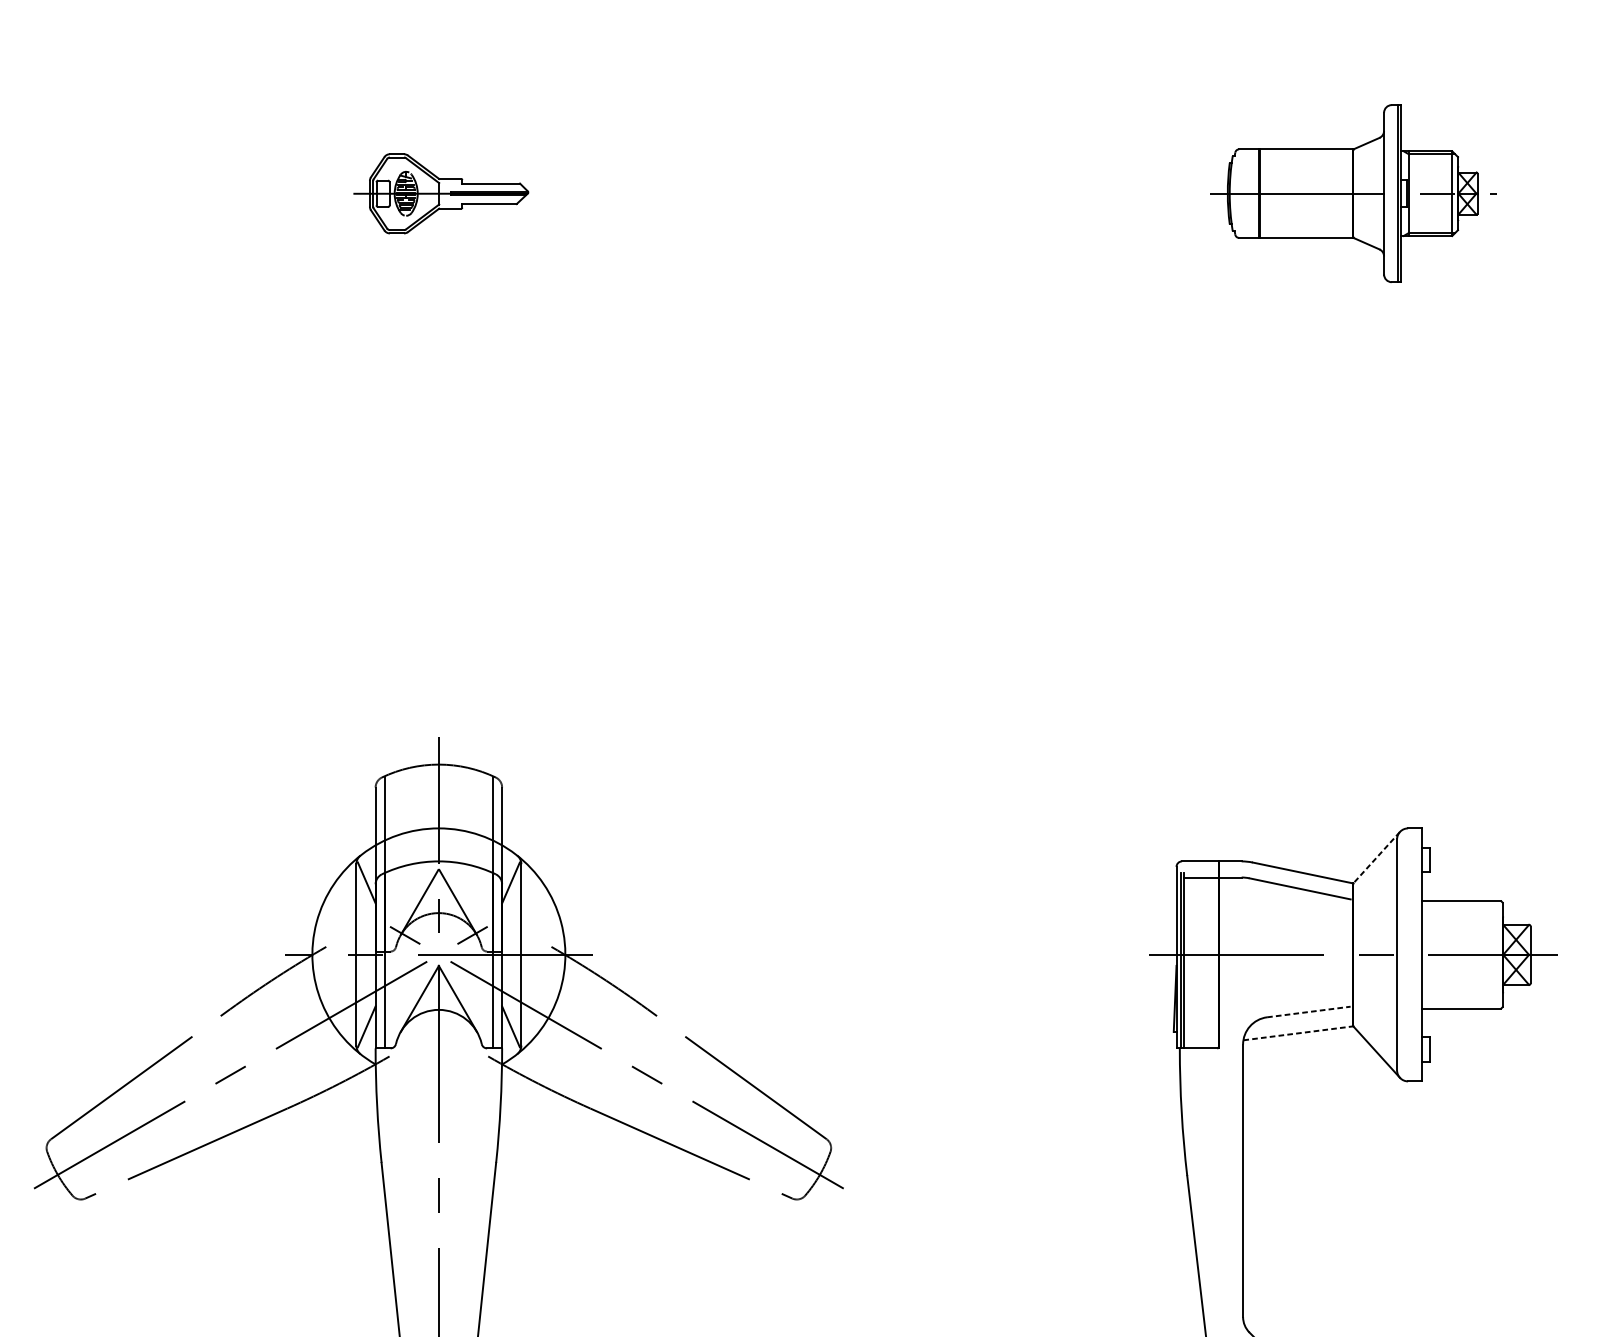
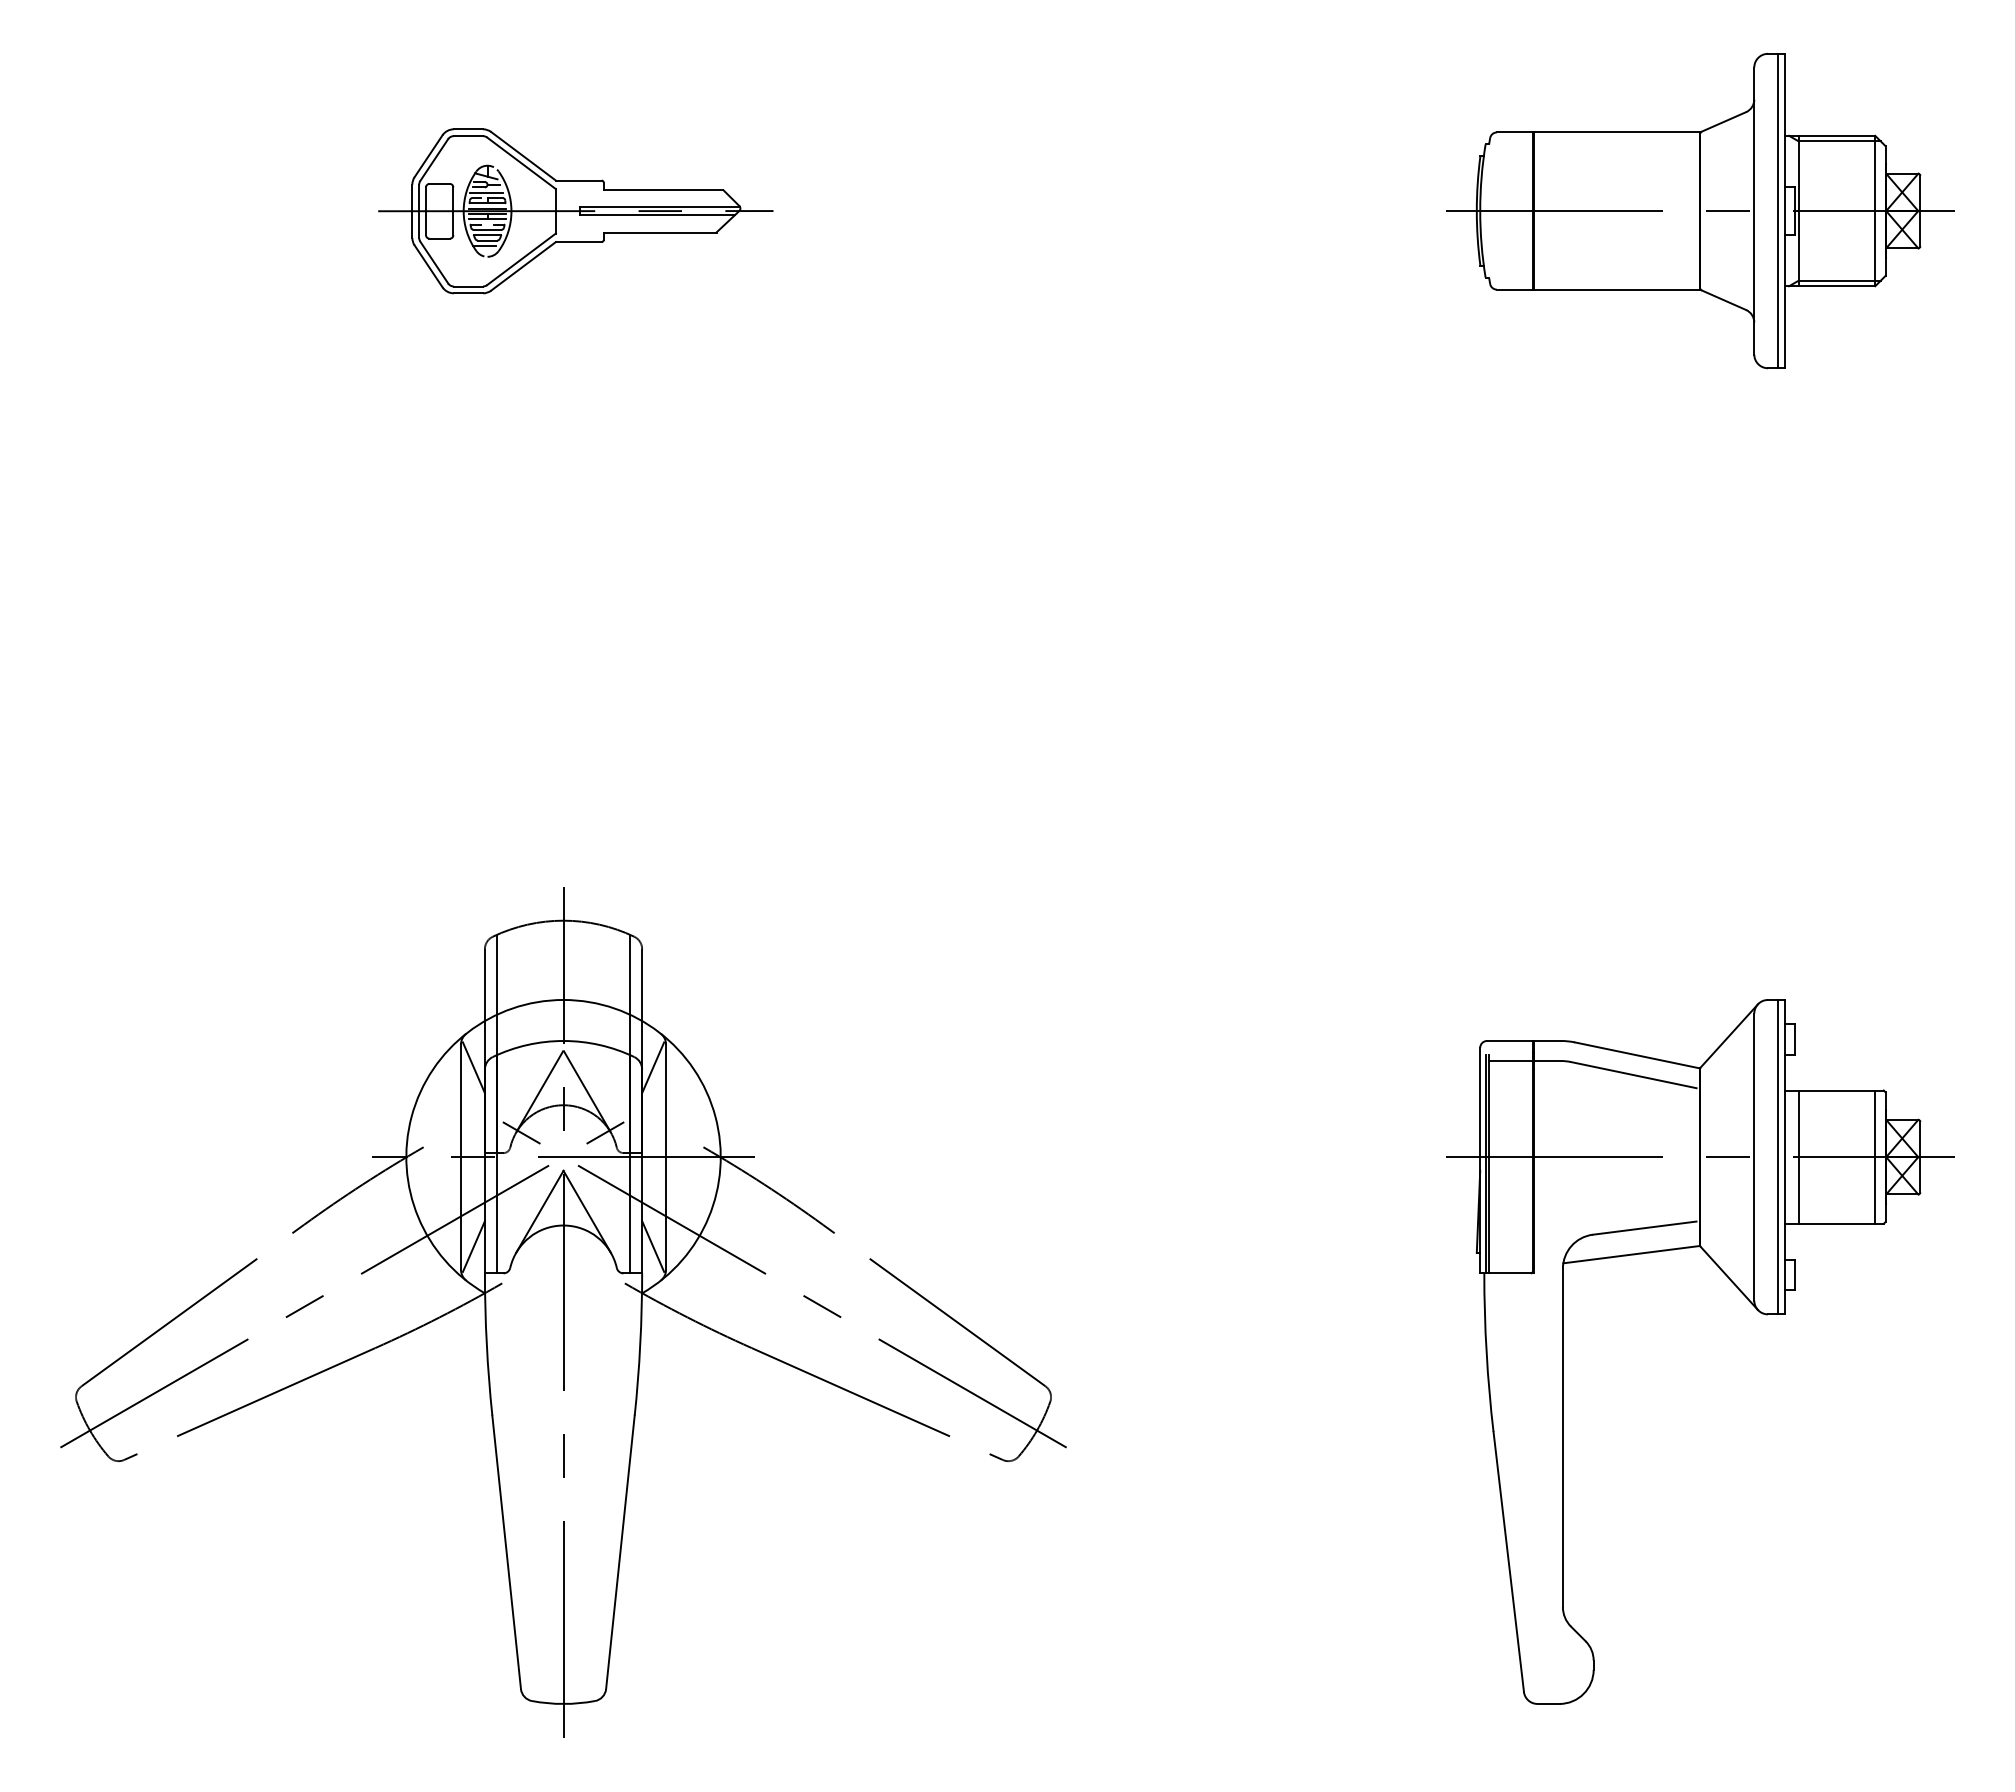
part: (448, 193) -> (575, 211), size x1.67
part: (1353, 193) -> (1700, 211), size x1.43
line: (1377, 857) -> (1729, 1036), dashed -> solid
line: (1416, 954) -> (1778, 1156), added
line: (1432, 954) -> (1798, 1156), added
line: (1494, 954) -> (1875, 1156), added
line: (1309, 1012) -> (1645, 1228), dashed -> solid
line: (1298, 1033) -> (1631, 1254), dashed -> solid

